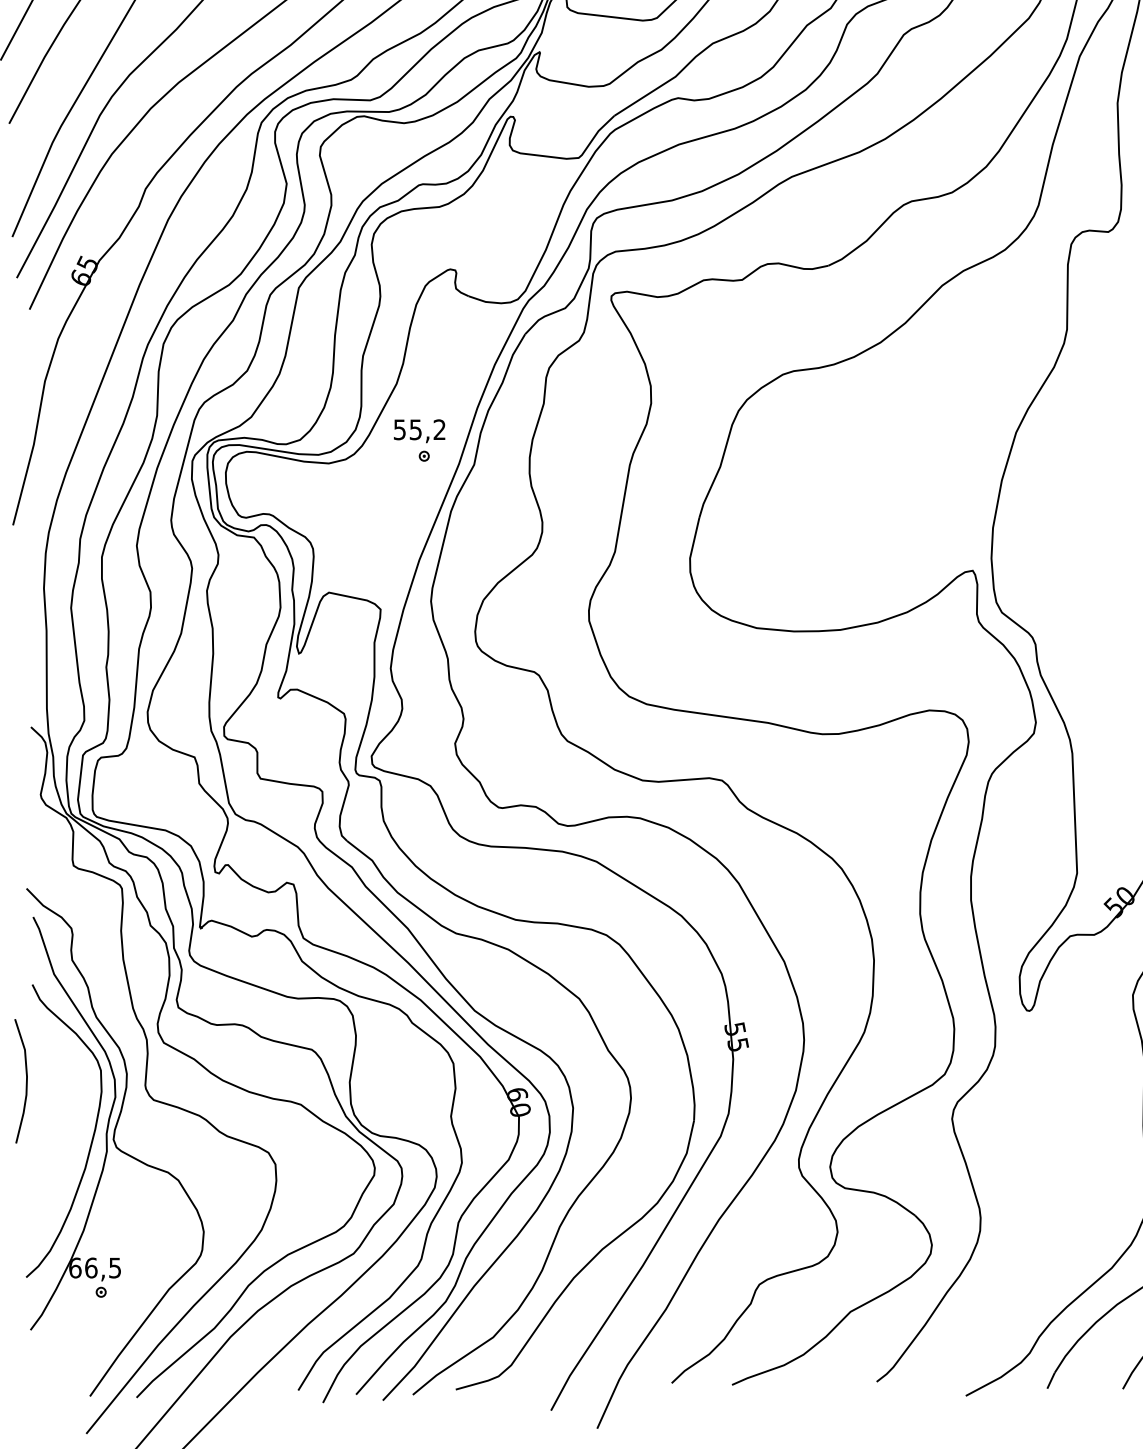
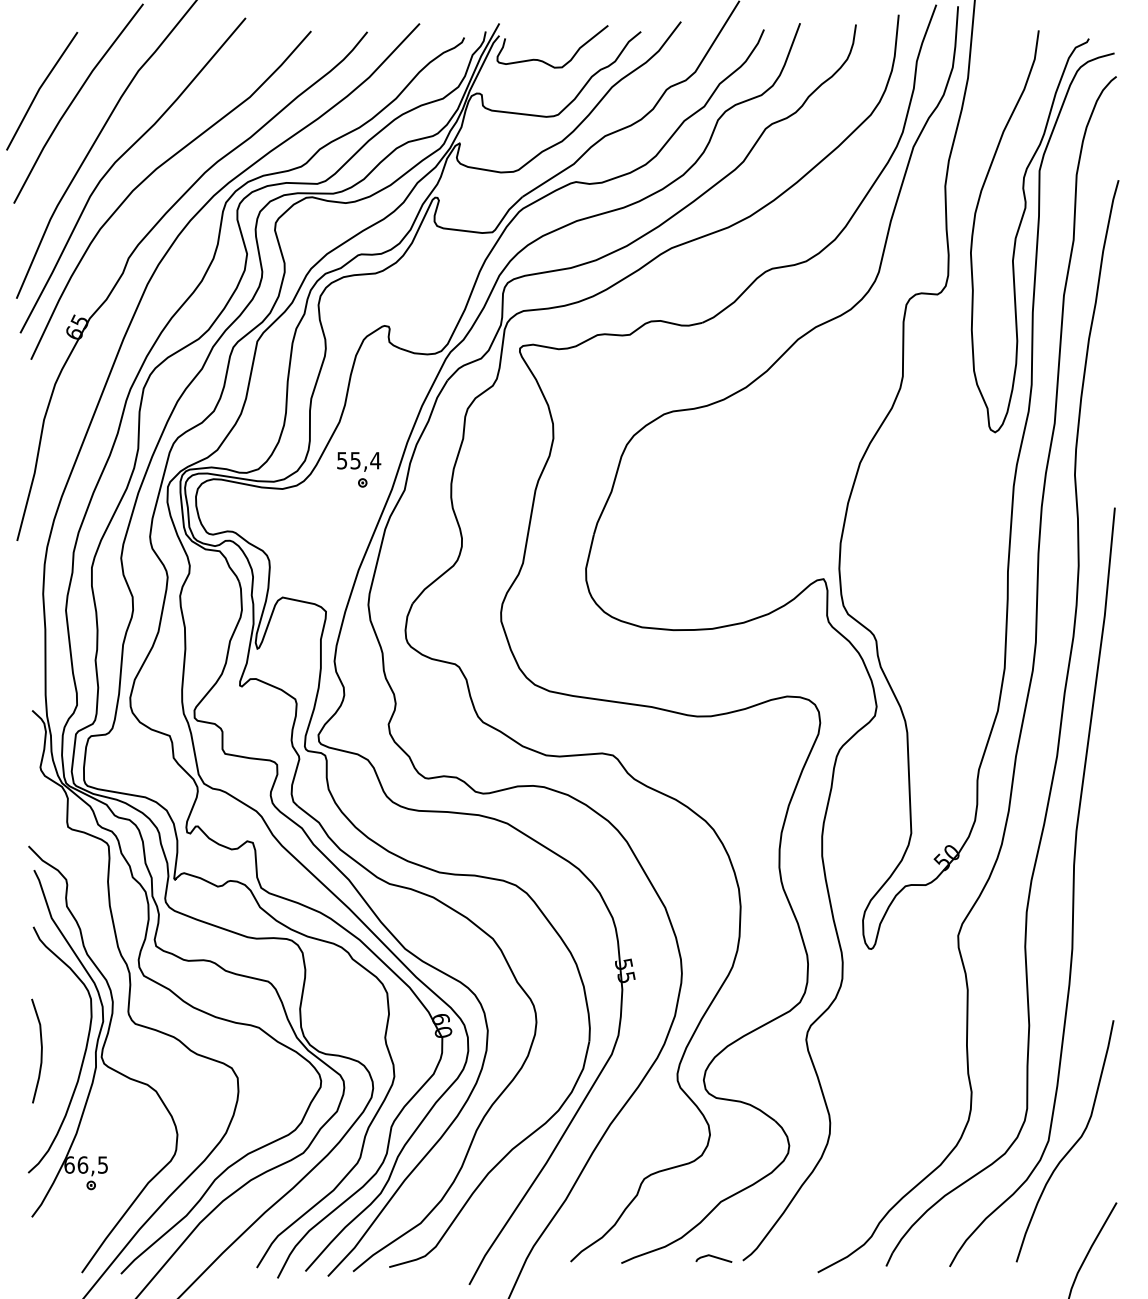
text: (439, 429) -> (375, 460), 55,2 -> 55,4
curve: (25, 1081) -> (40, 1051), moved
line: (841, 1378) -> (713, 1257), added

